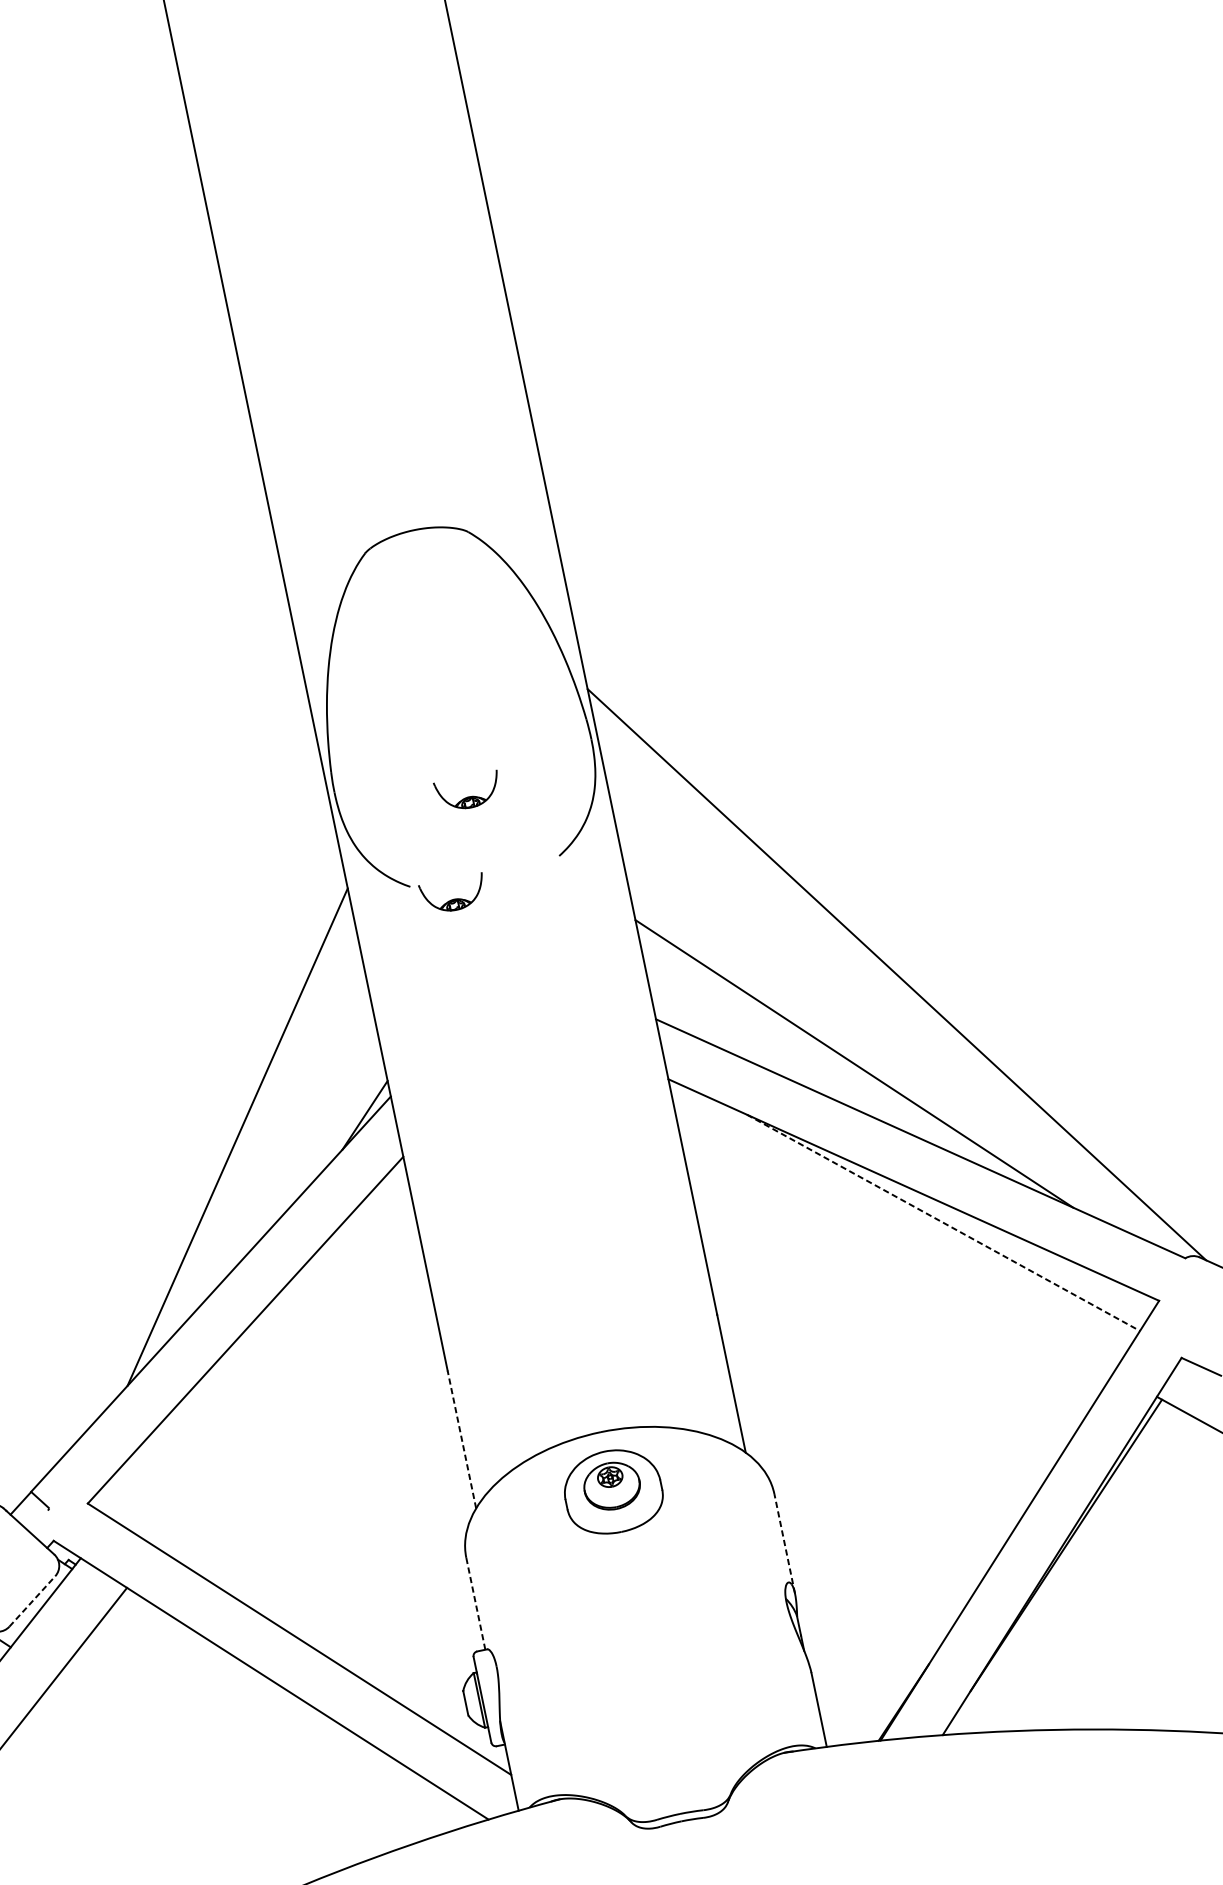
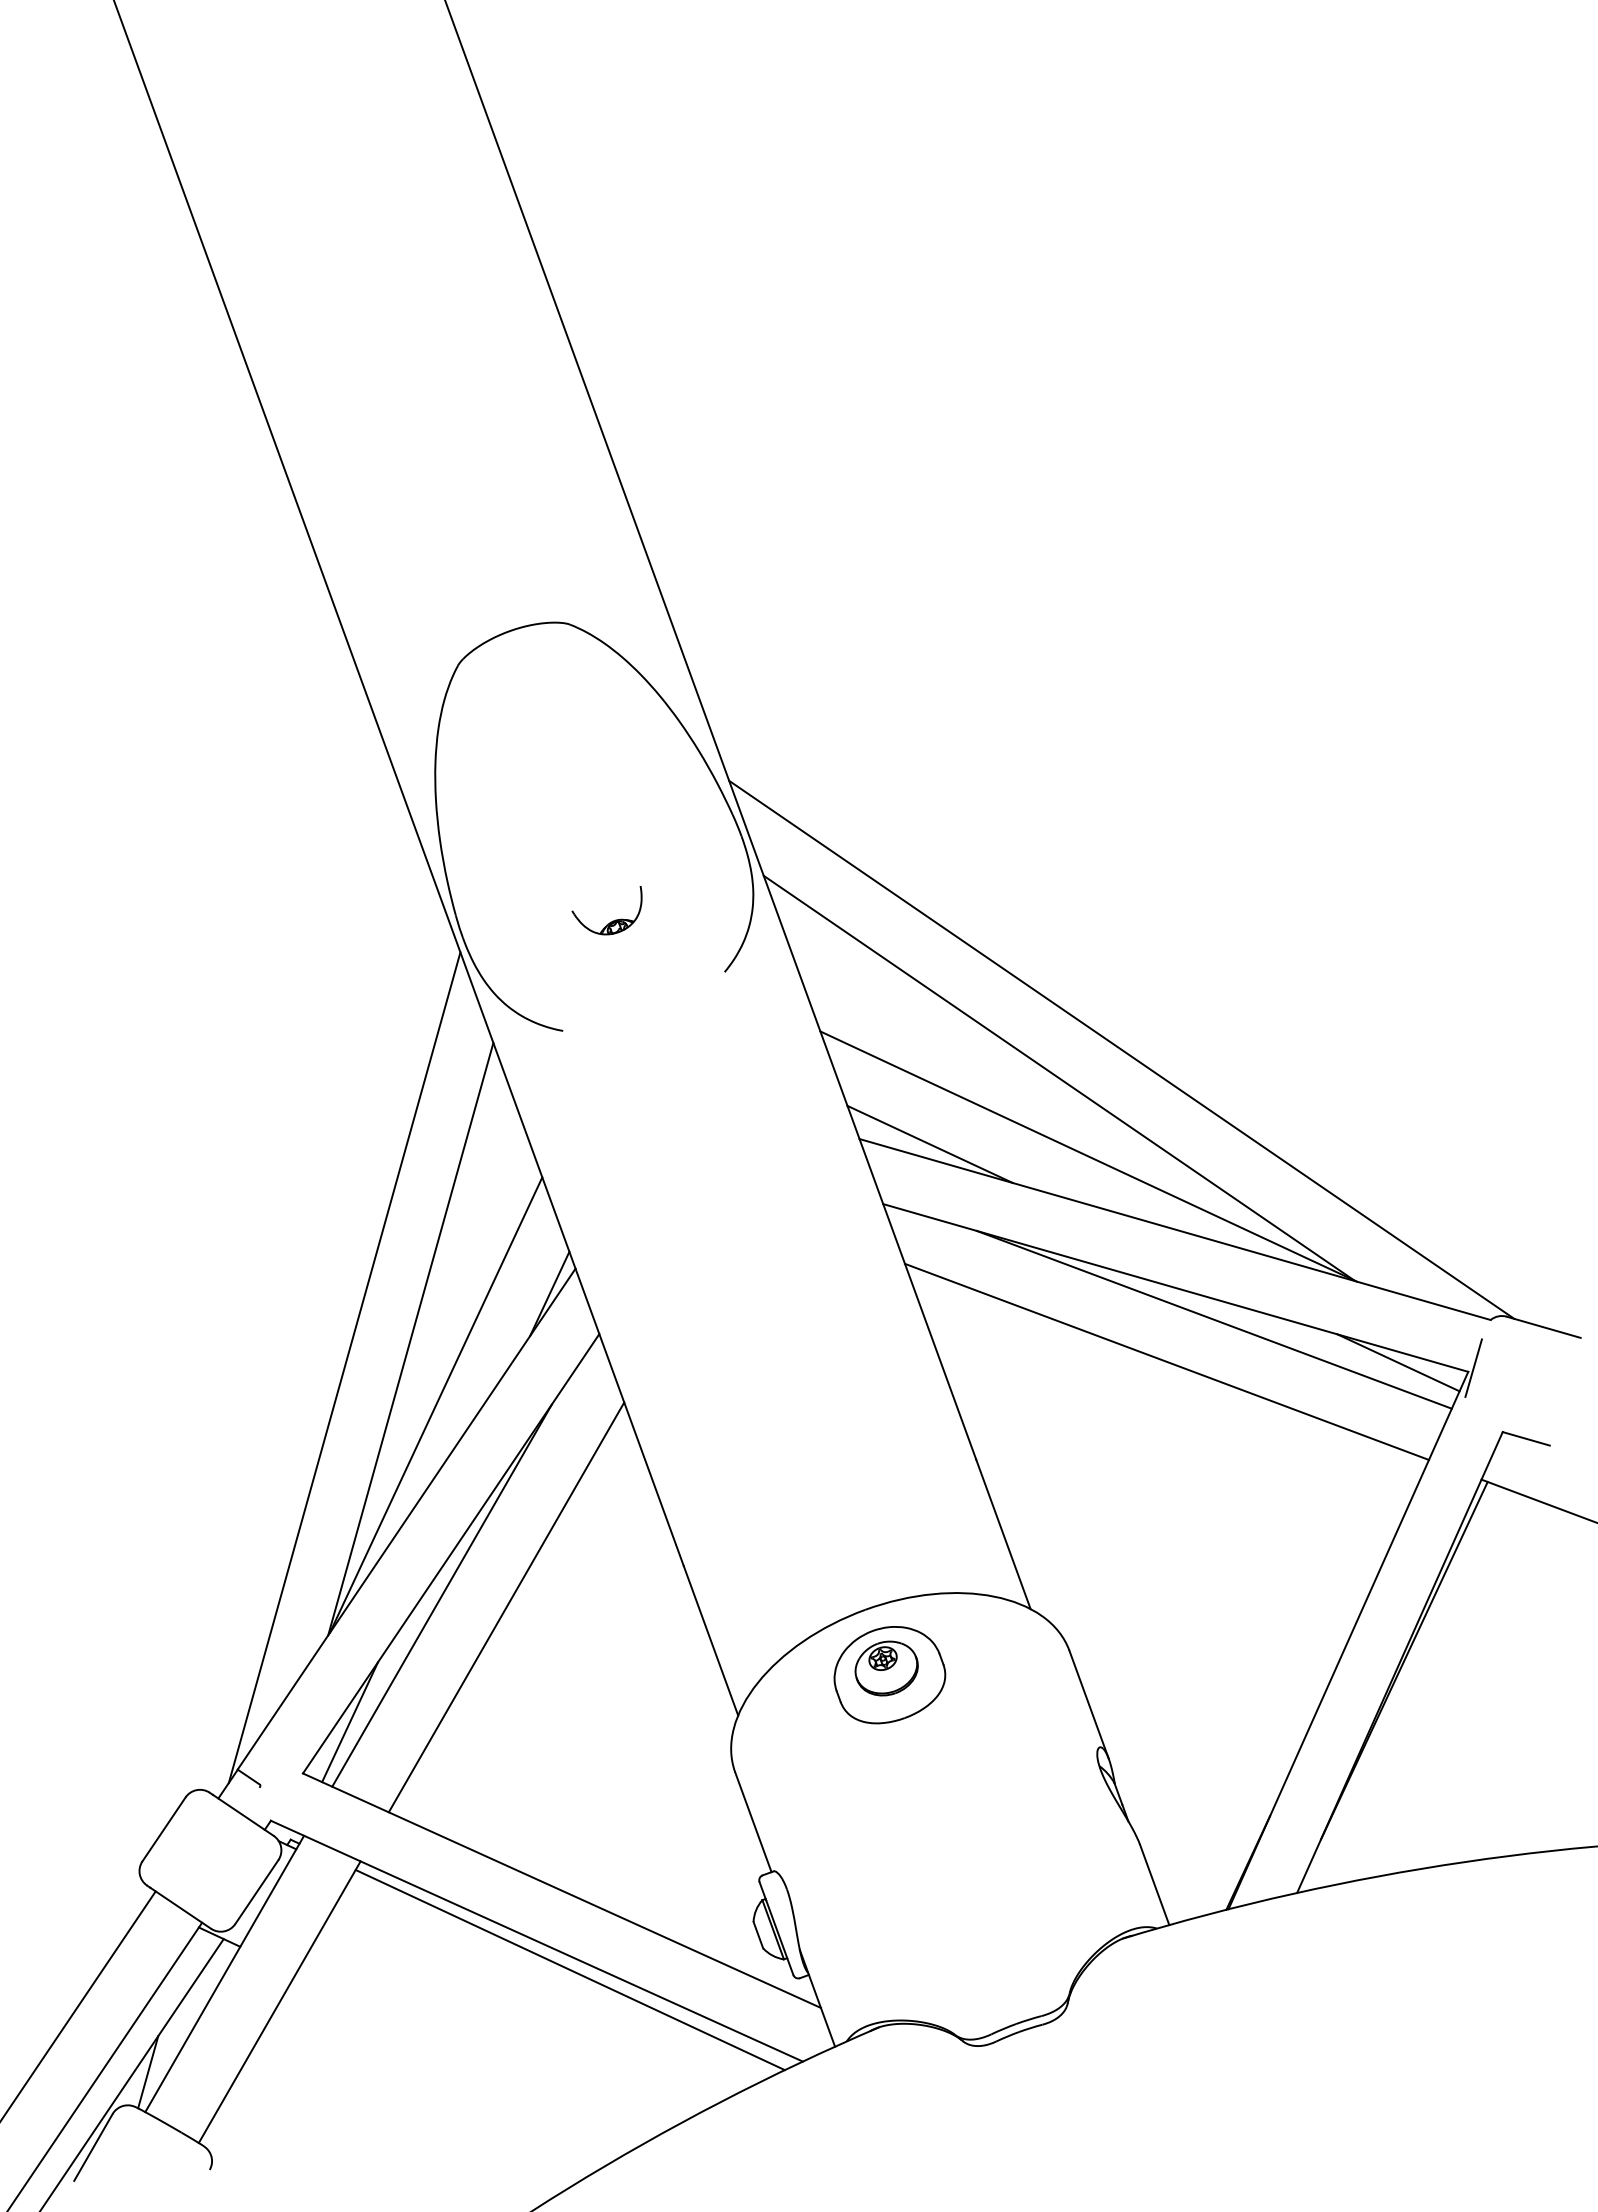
part: (452, 898) -> (612, 1037), removed
line: (838, 990) -> (1058, 1077), added
line: (716, 1032) -> (929, 1143), added
line: (176, 1153) -> (344, 1367), added
line: (250, 1197) -> (435, 1404), added
line: (943, 1222) -> (1214, 1319), dashed -> solid
line: (896, 1253) -> (1166, 1361), added
line: (1099, 1283) -> (1398, 1362), added
line: (1164, 1297) -> (1473, 1367), added
line: (231, 1365) -> (441, 1595), added
line: (287, 1384) -> (506, 1607), added
line: (461, 1439) -> (710, 1640), dashed -> solid
line: (135, 1465) -> (350, 1722), added
line: (784, 1543) -> (1088, 1704), dashed -> solid
line: (31, 1601) -> (256, 1892), dashed -> solid
line: (476, 1603) -> (753, 1821), dashed -> solid
line: (296, 1709) -> (569, 1969), added

